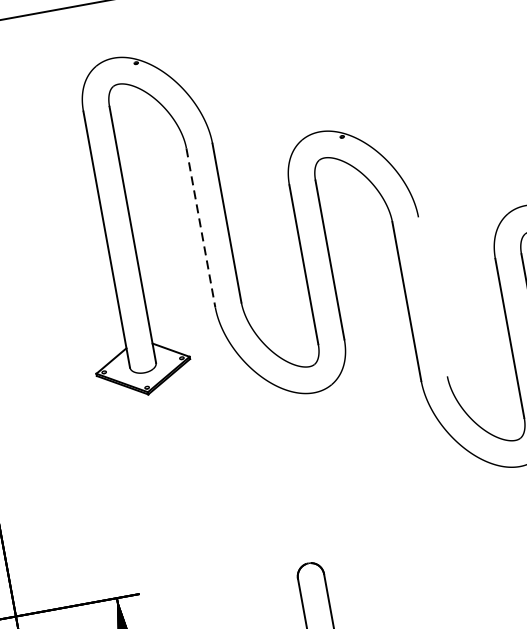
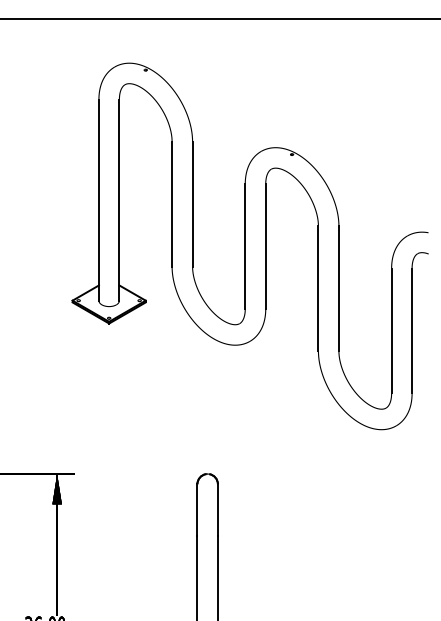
line: (201, 228) -> (172, 204), dashed -> solid
line: (432, 296) -> (338, 288), added

